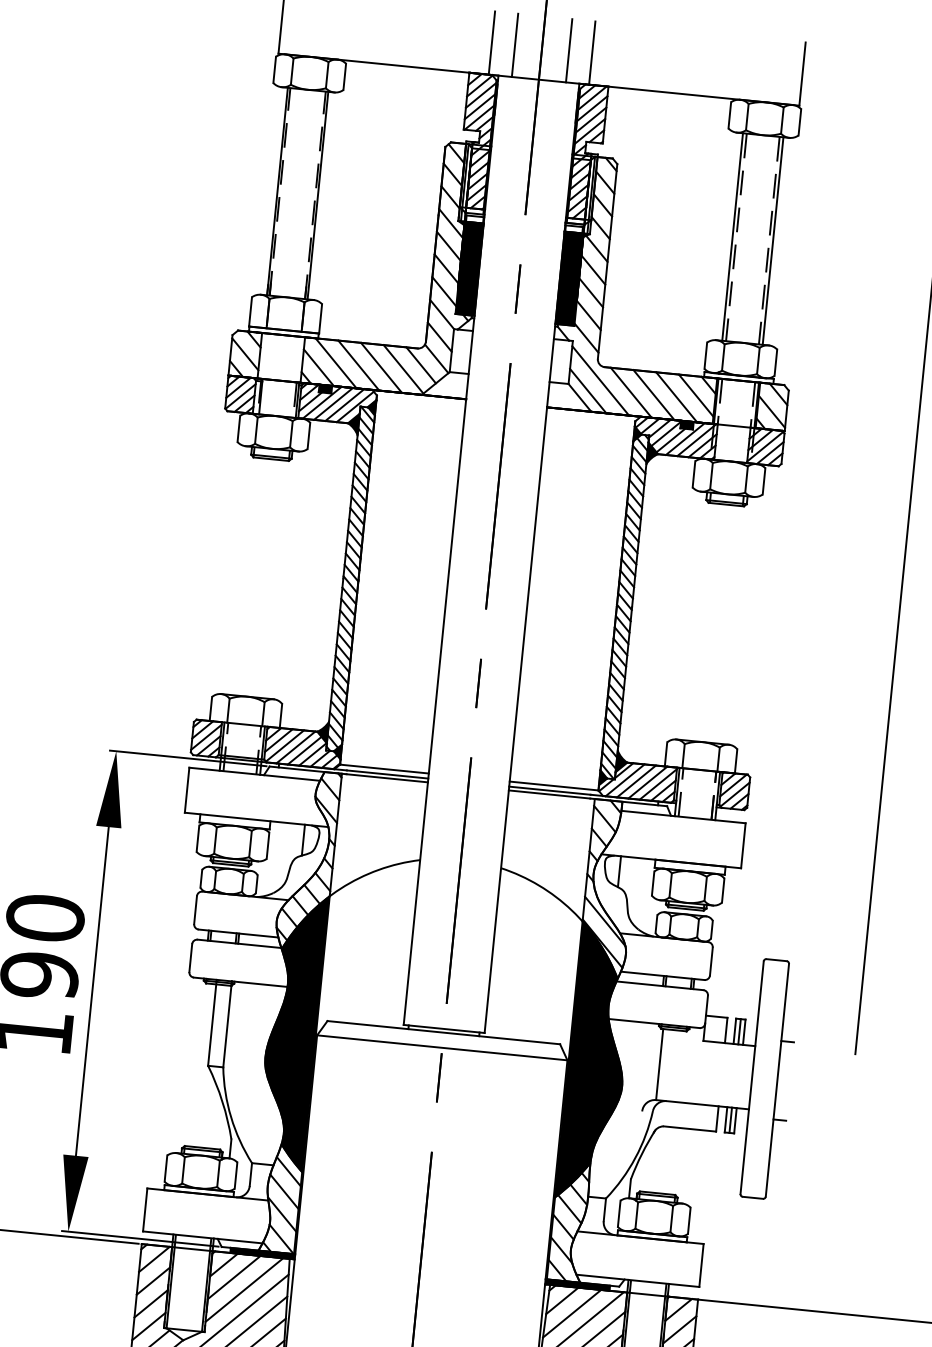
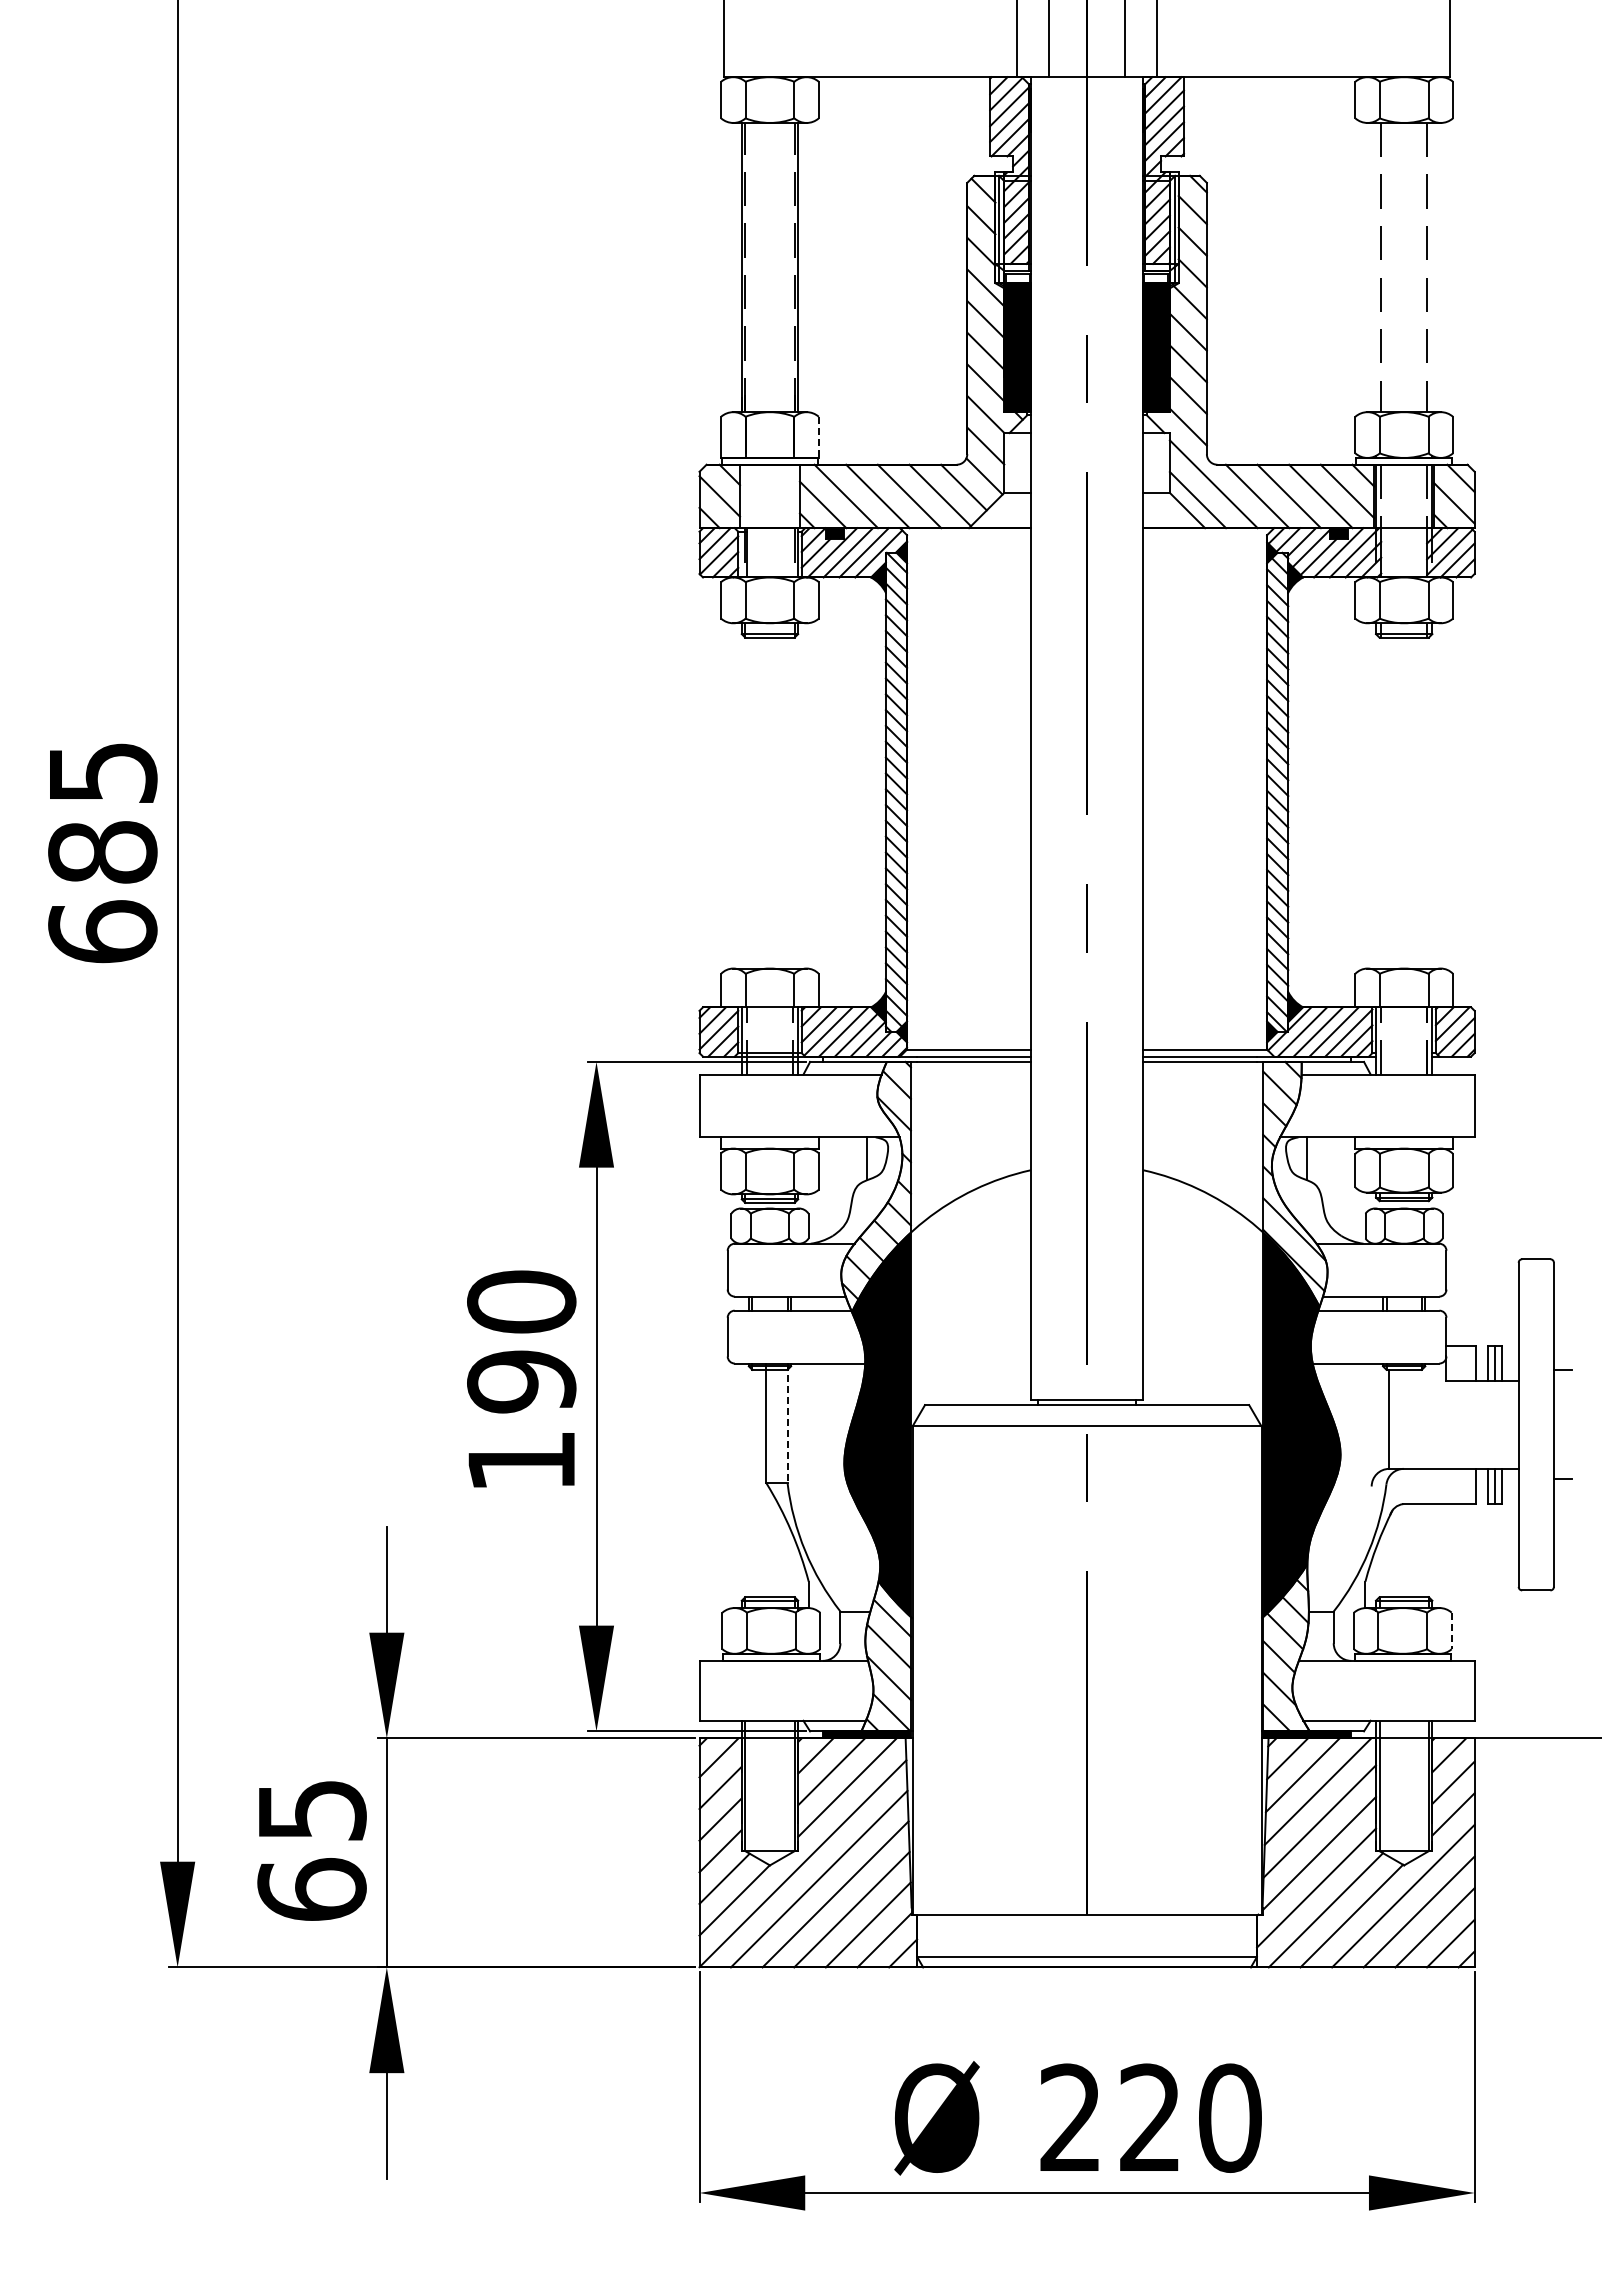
line: (732, 236) -> (1375, 267), removed
line: (773, 241) -> (1432, 267), removed
line: (320, 319) -> (818, 437), solid -> dashed
line: (227, 1024) -> (787, 1423), solid -> dashed
line: (689, 1221) -> (1451, 1631), solid -> dashed

